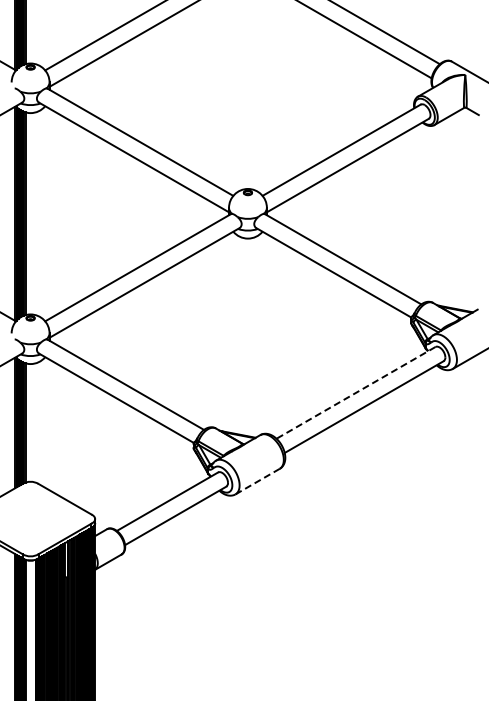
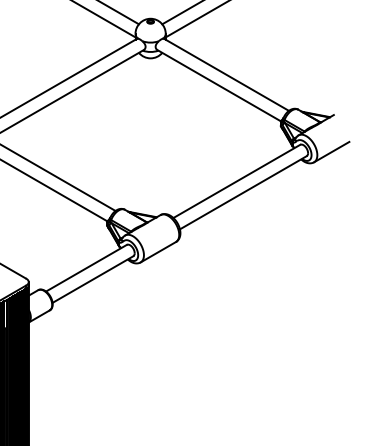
line: (356, 392) -> (237, 181), dashed -> solid
line: (257, 481) -> (158, 252), dashed -> solid

